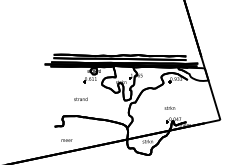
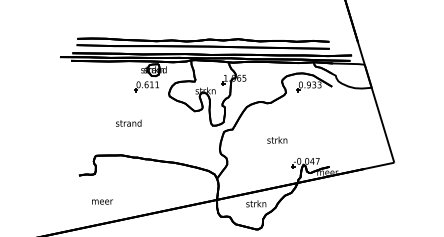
text: (169, 107) -> (276, 138), moved

